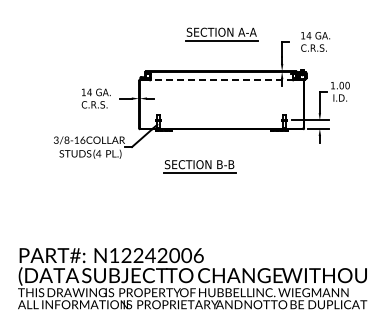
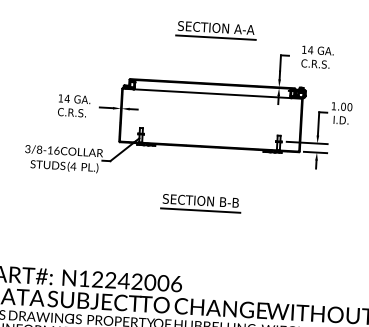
part: (221, 34) -> (215, 30), moved
line: (221, 80) -> (212, 93), dashed -> solid
part: (199, 166) -> (200, 202), moved

